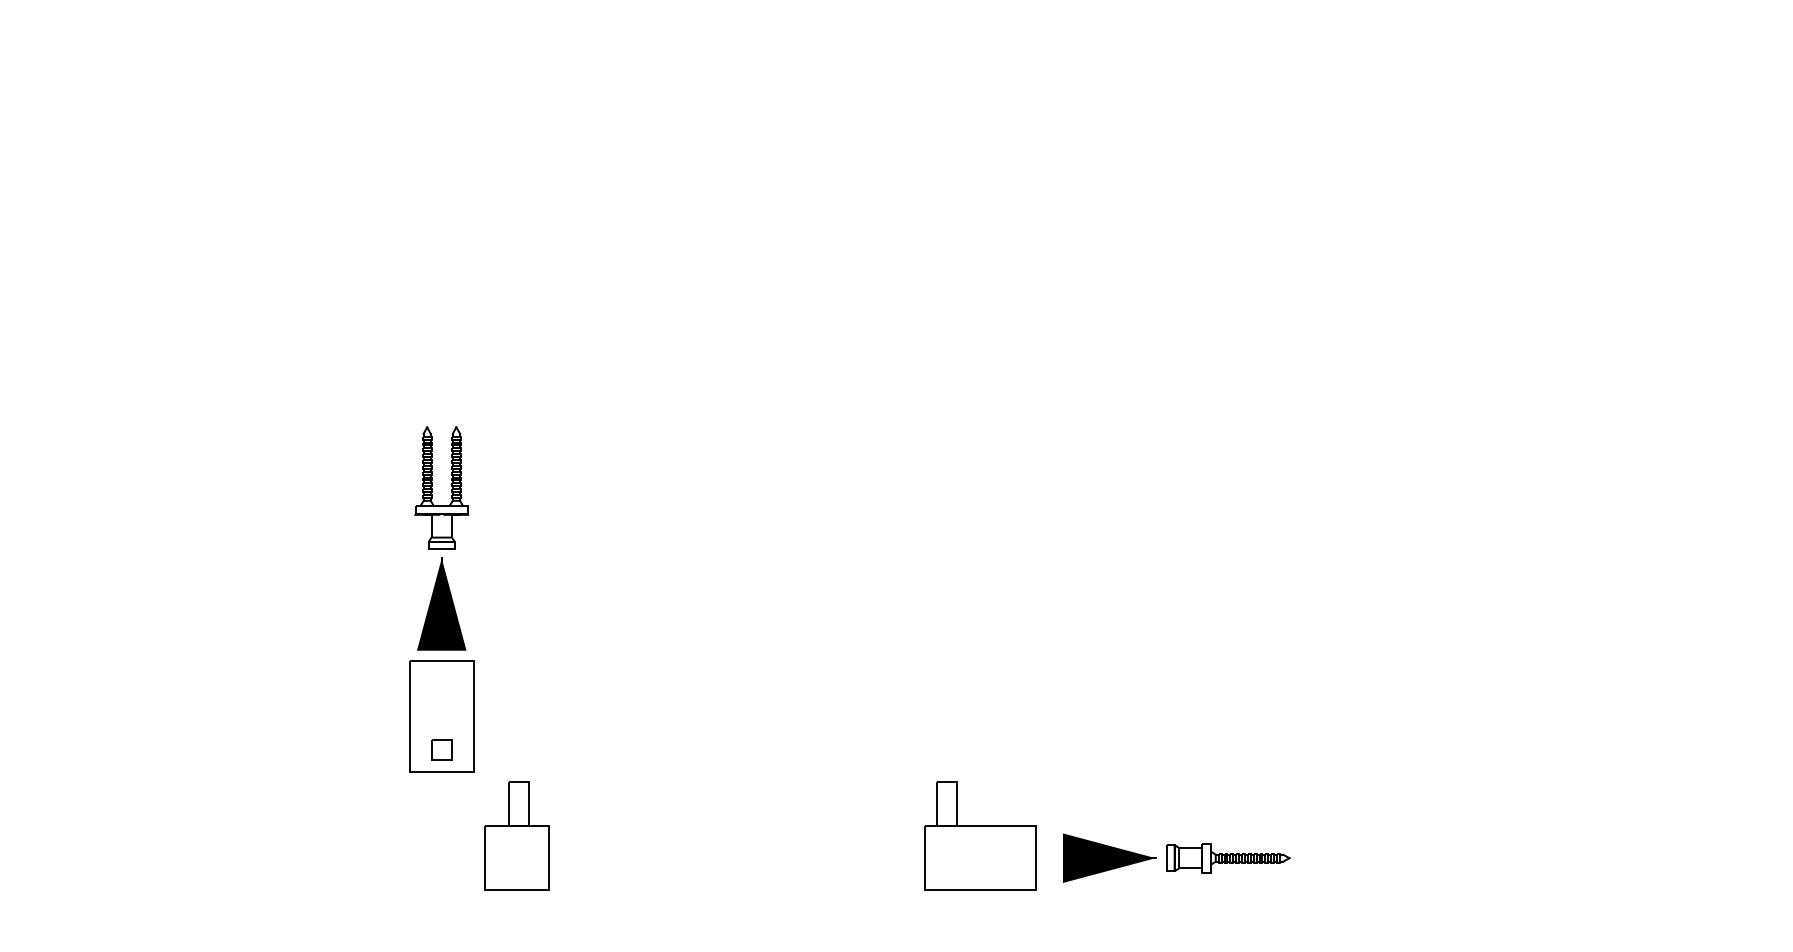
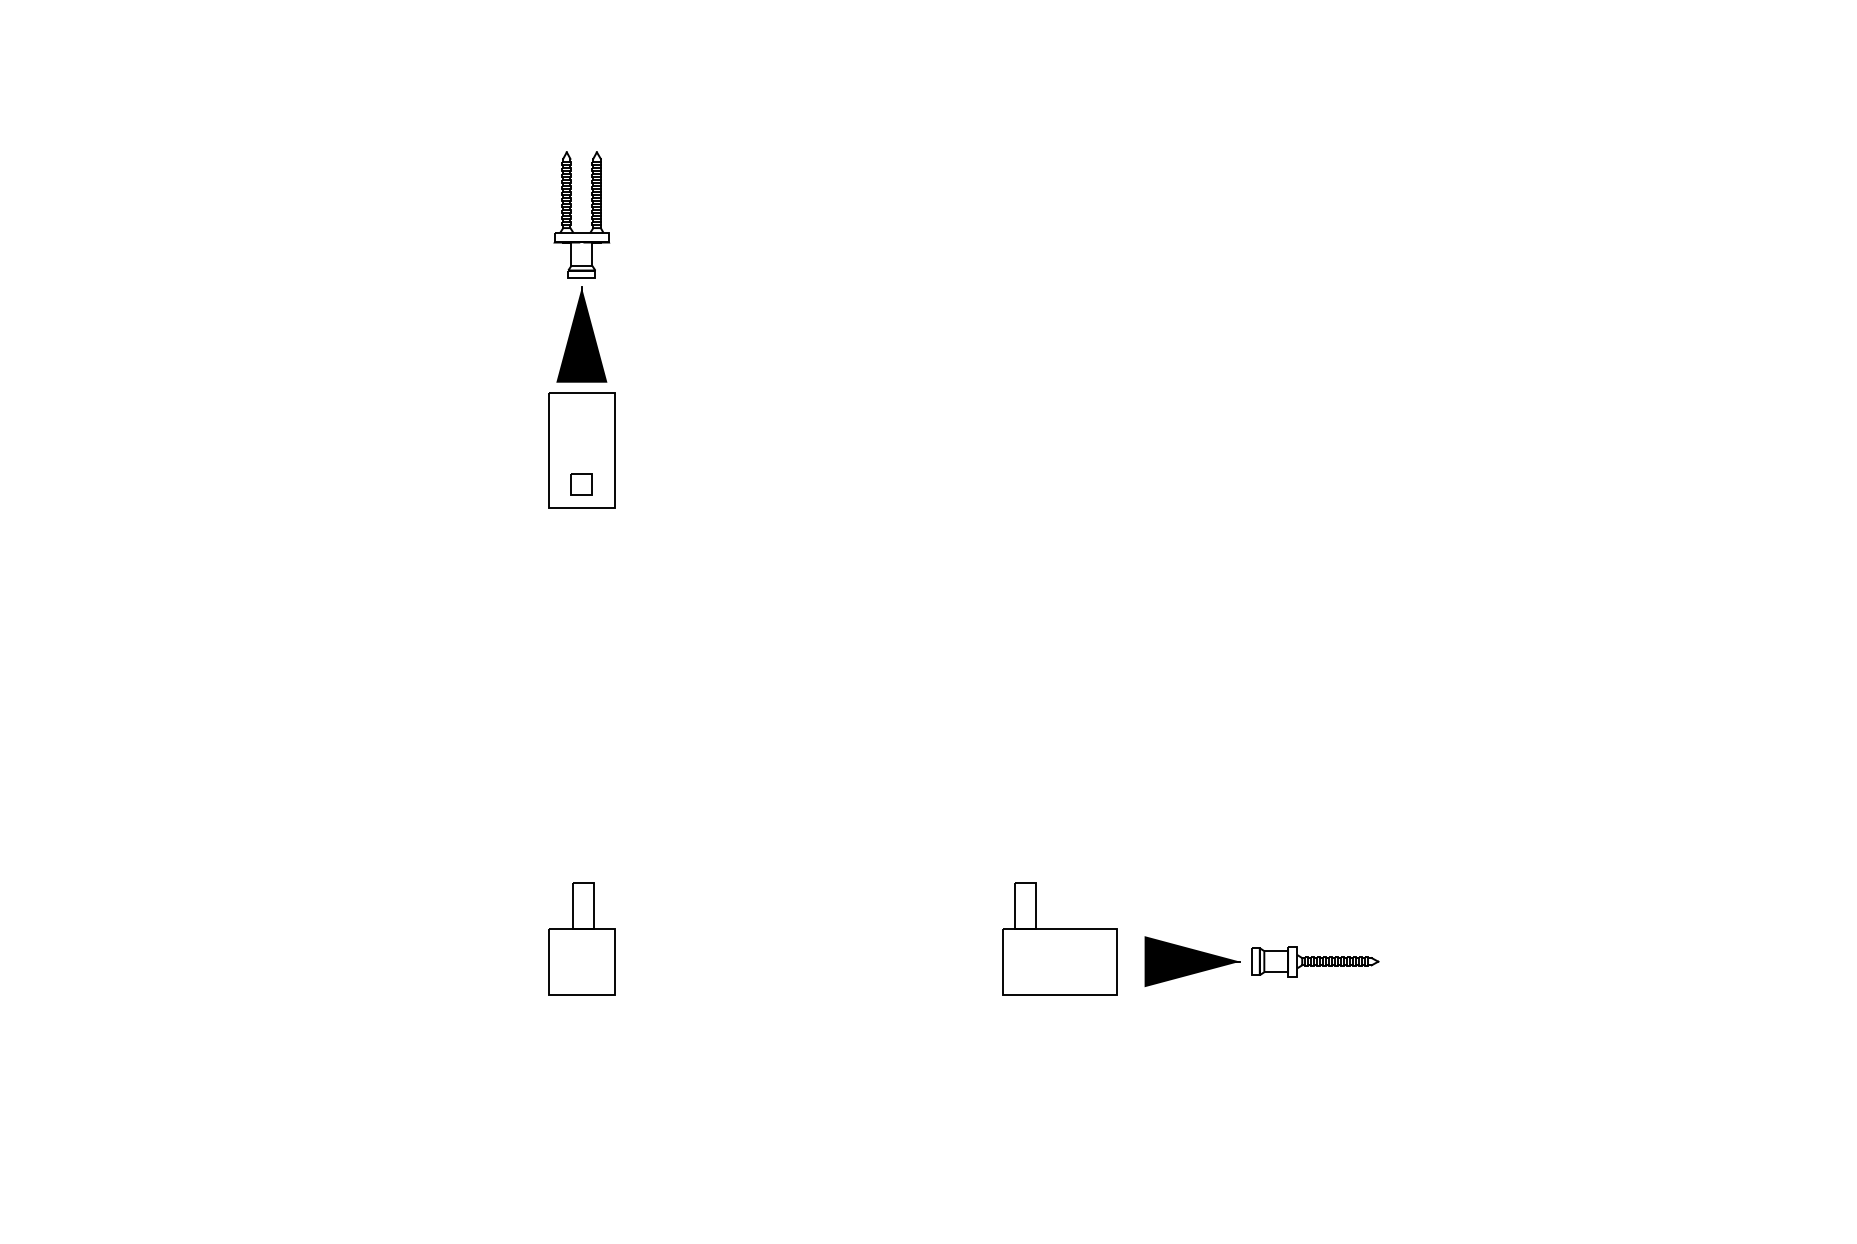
part: (441, 599) -> (581, 329), moved

